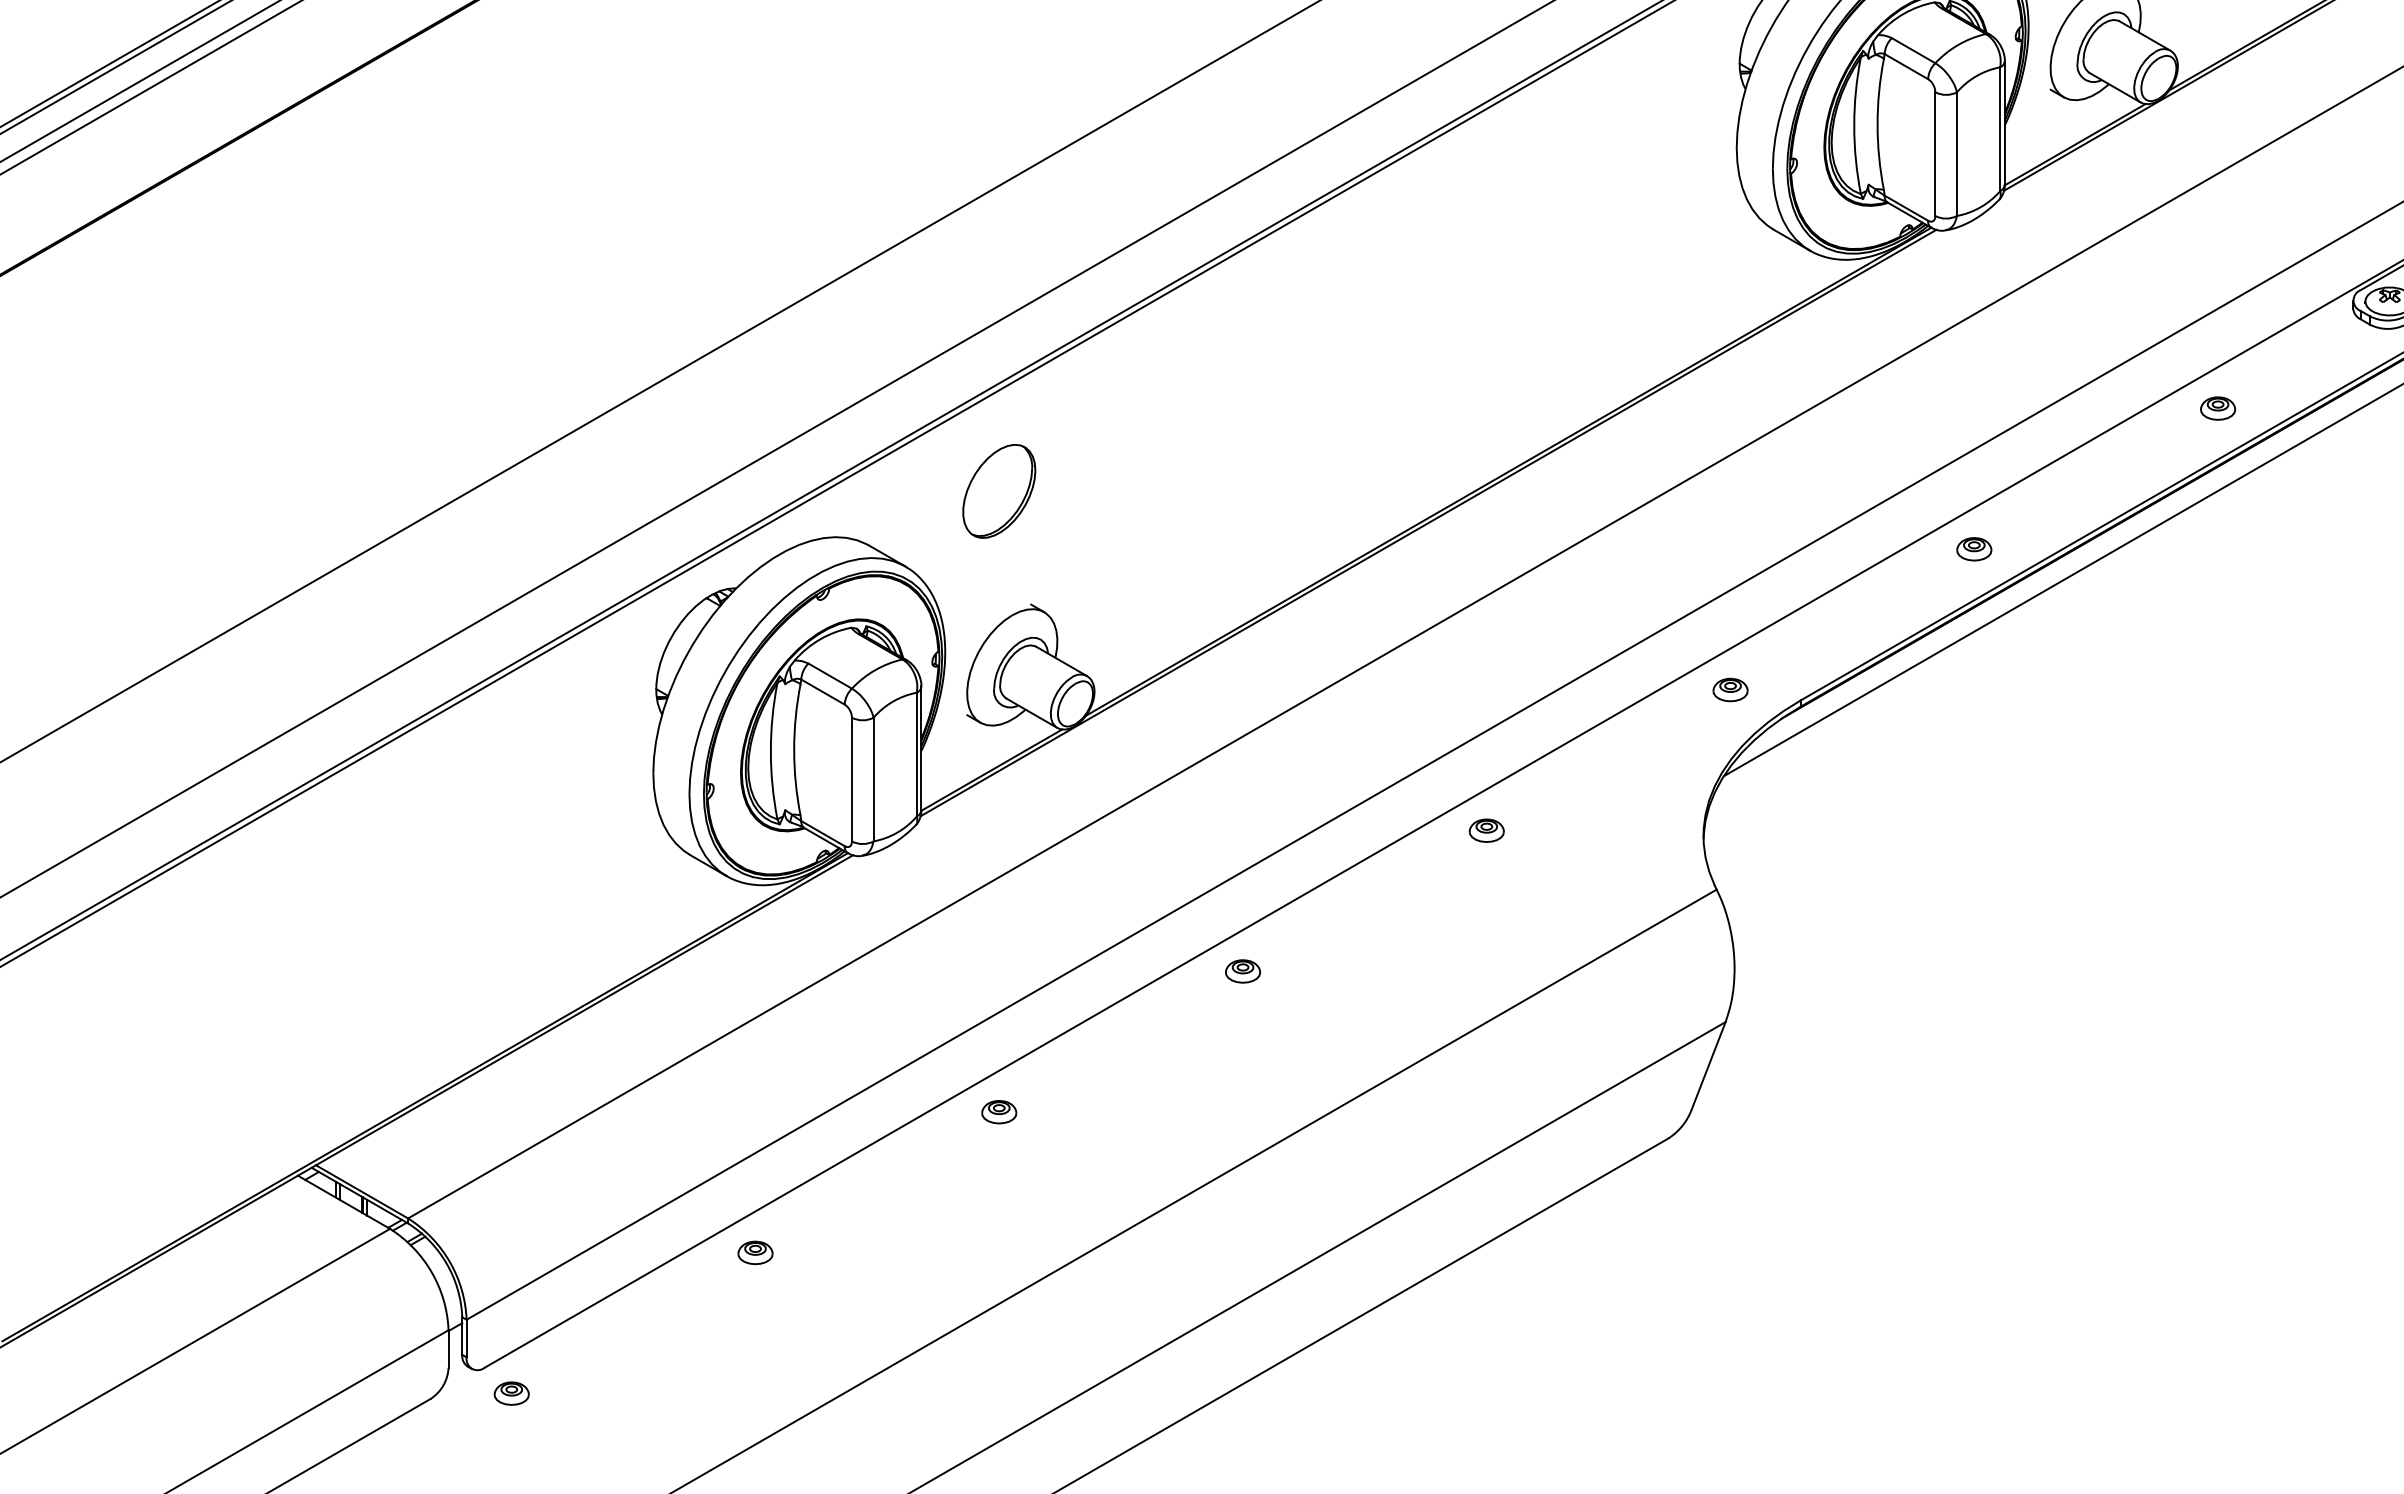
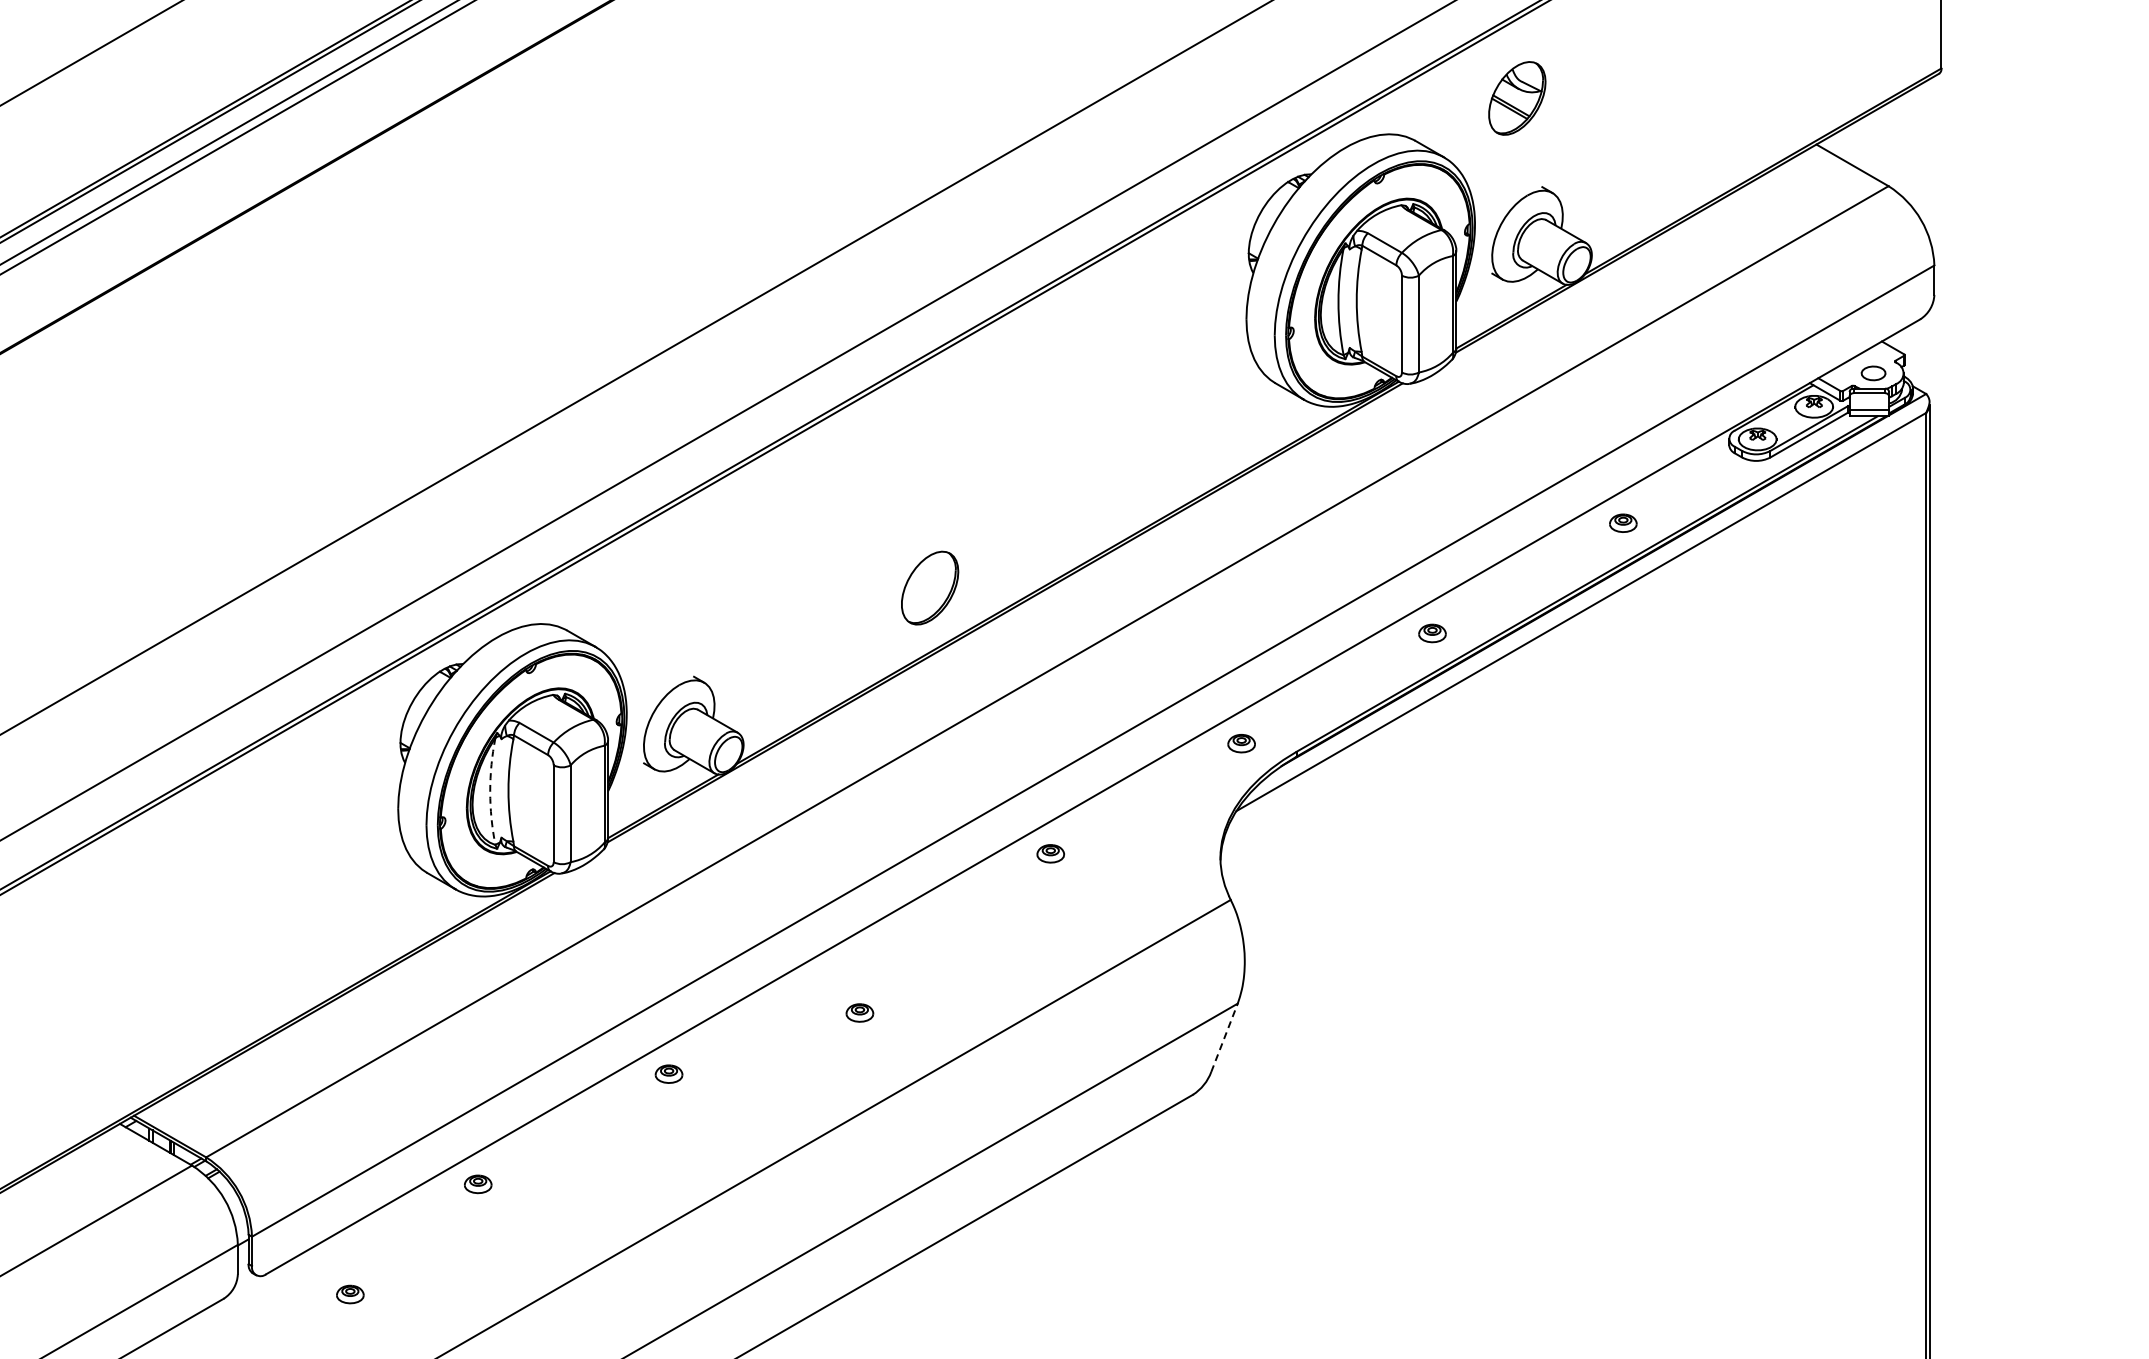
part: (999, 490) -> (930, 587), moved
arc: (771, 751) -> (490, 791), solid -> dashed
part: (1242, 970) -> (859, 1012), moved
line: (1708, 1065) -> (1224, 1037), solid -> dashed
part: (511, 1393) -> (350, 1294), moved

